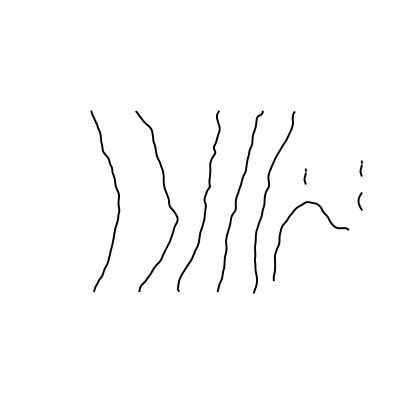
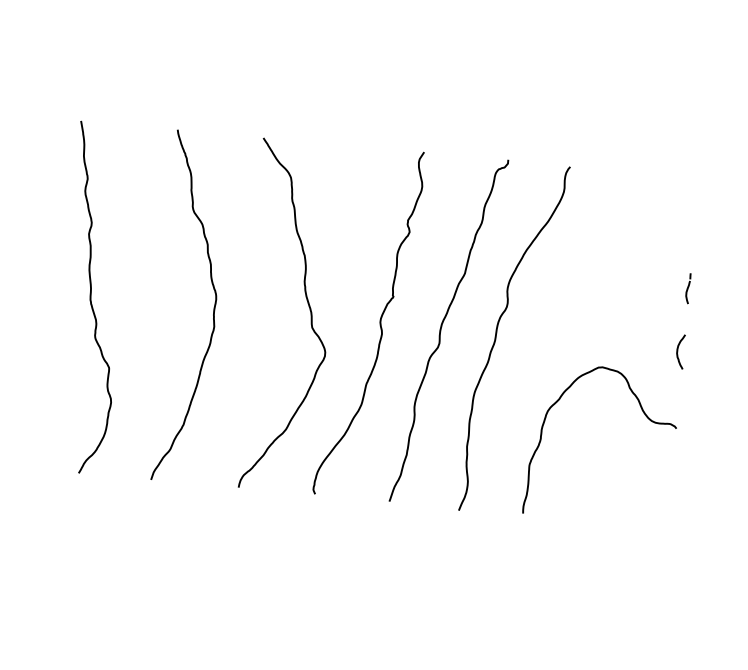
part: (304, 176) -> (577, 293), removed
curve: (55, 201) -> (92, 298), added
curve: (332, 226) -> (645, 418), moved

